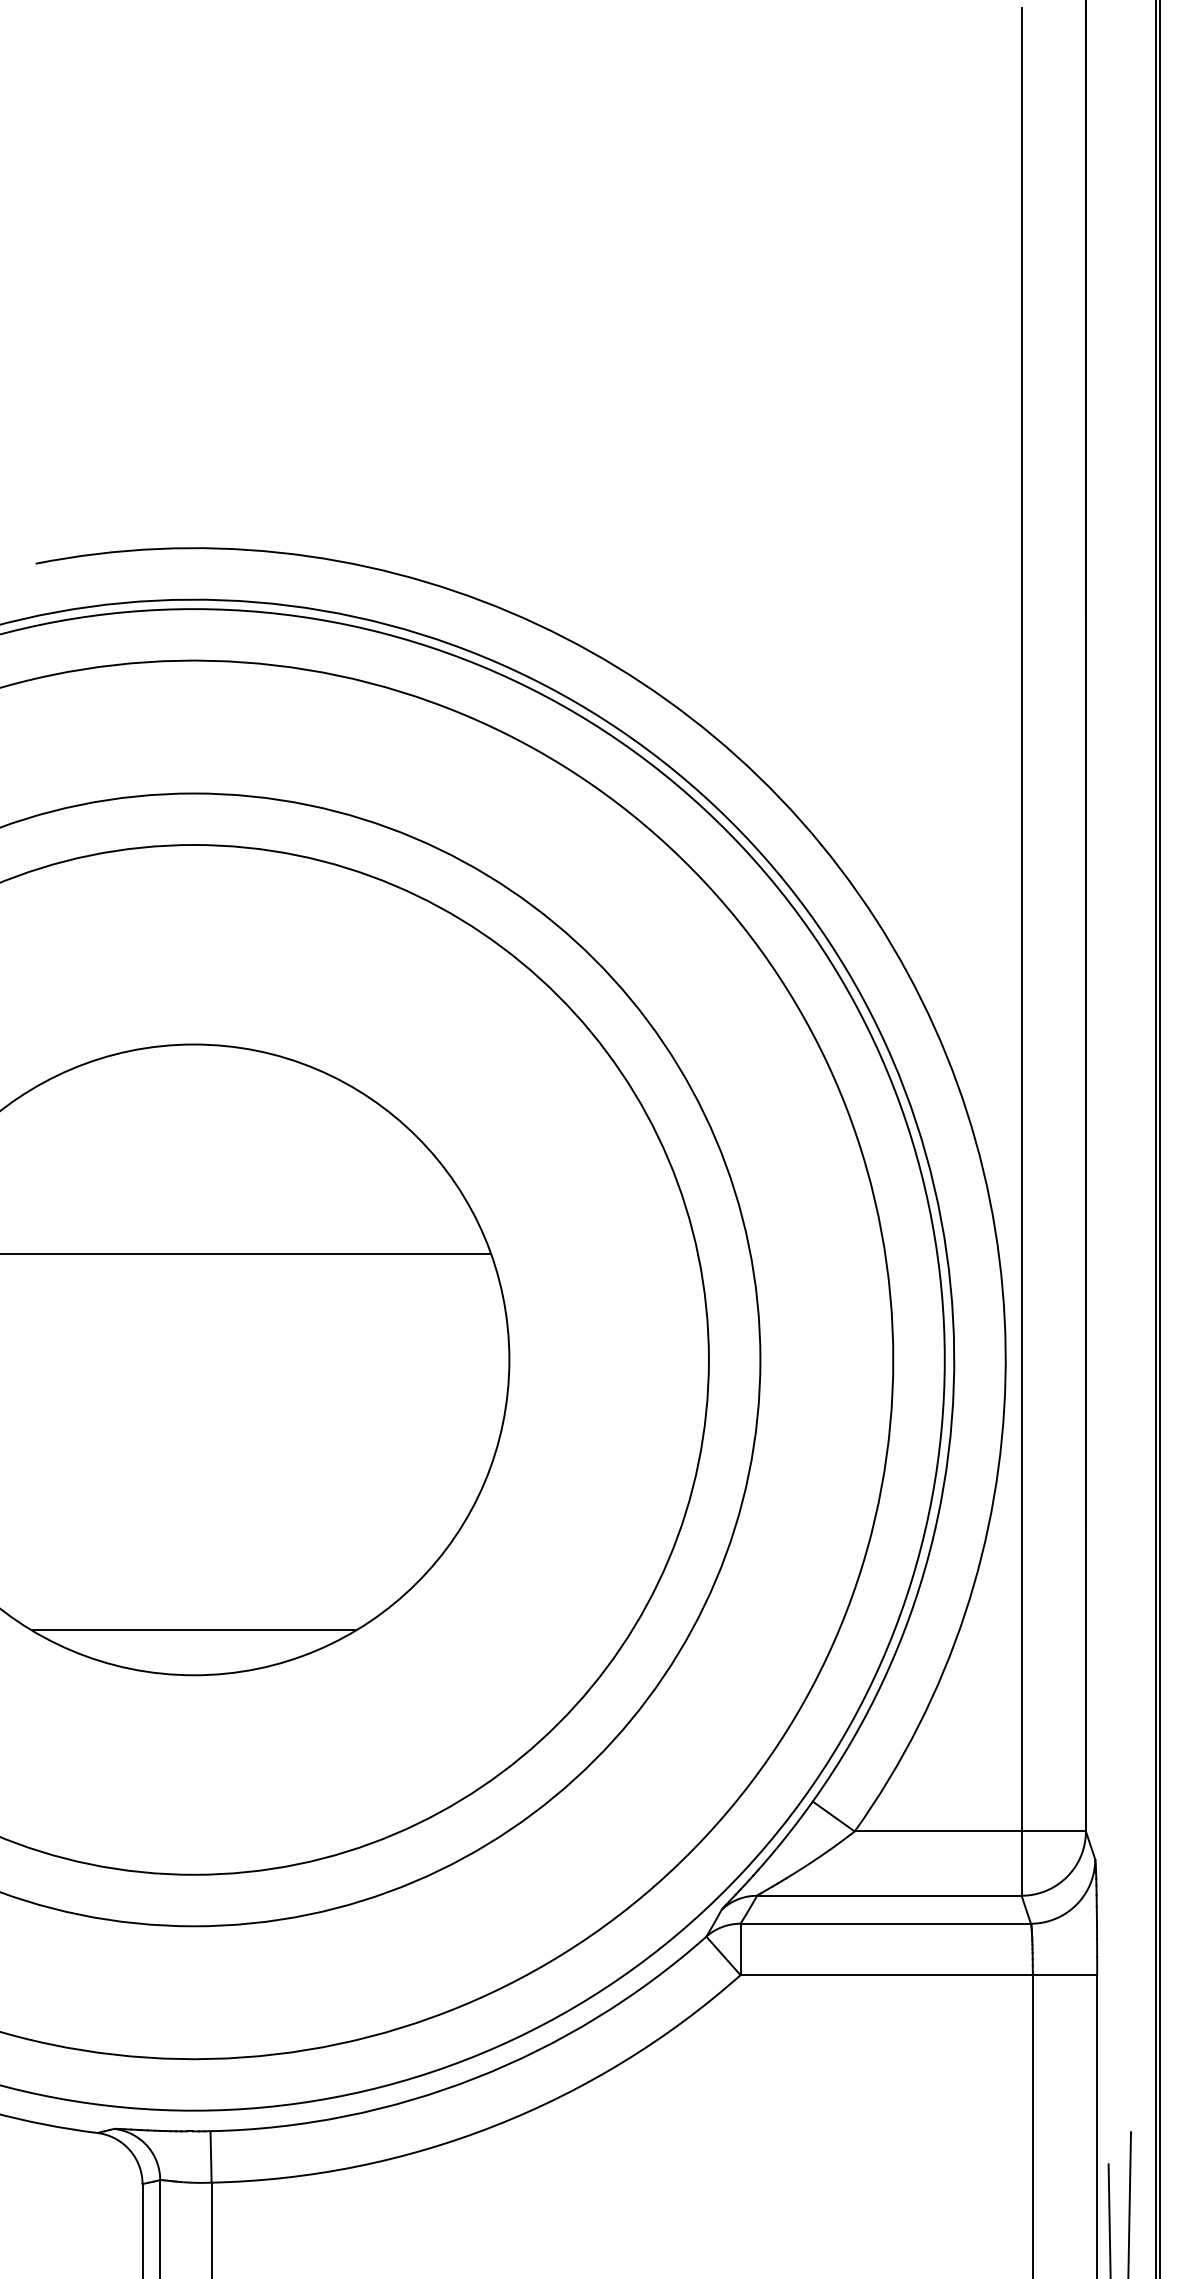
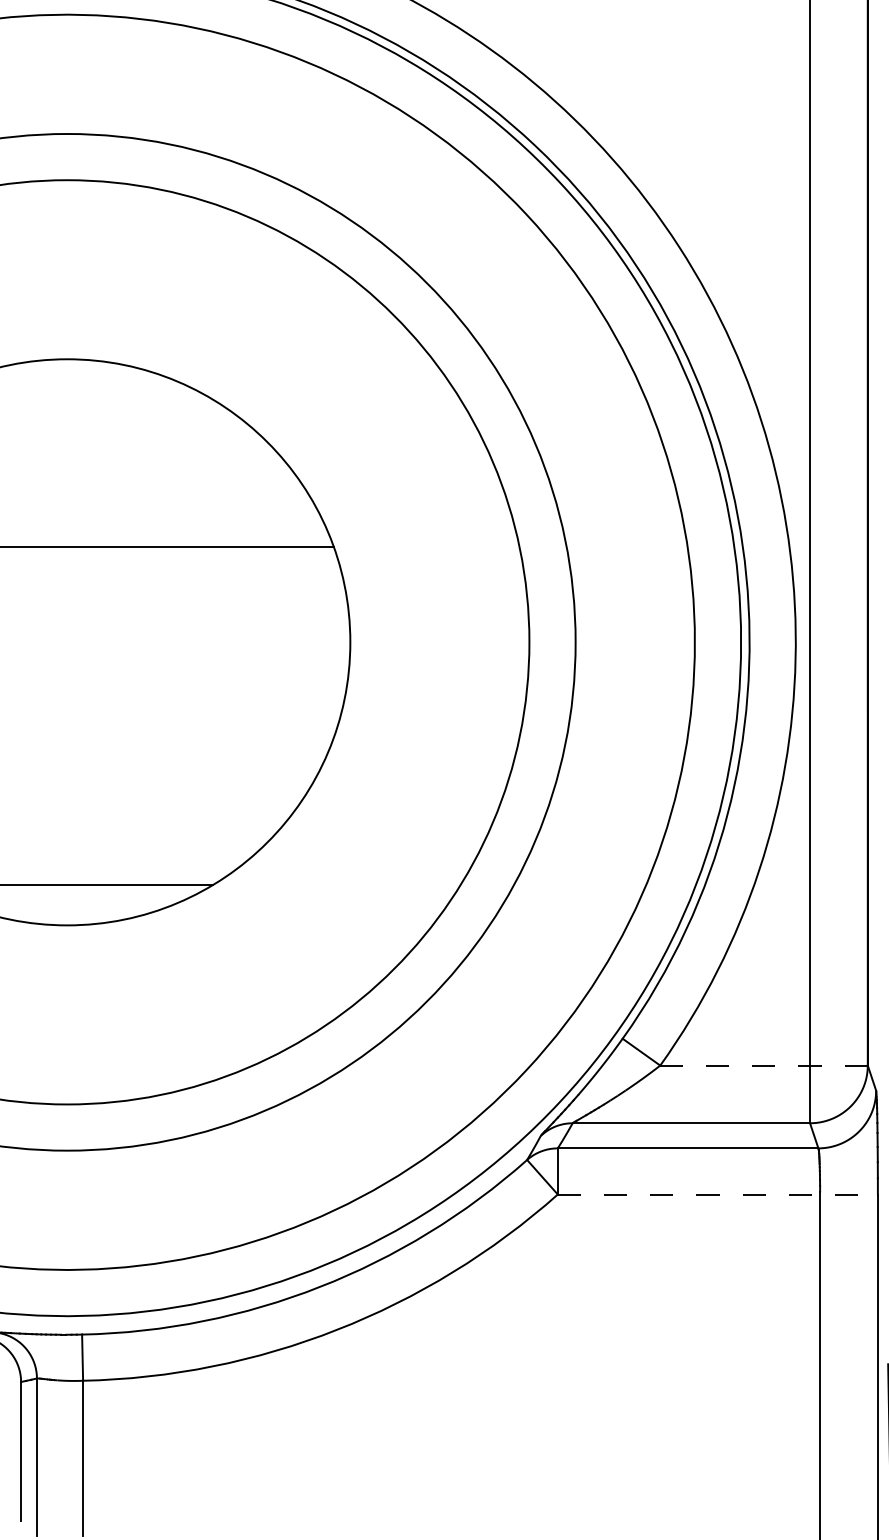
line: (970, 1831) -> (764, 1065), solid -> dashed
line: (919, 1975) -> (718, 1194), solid -> dashed

